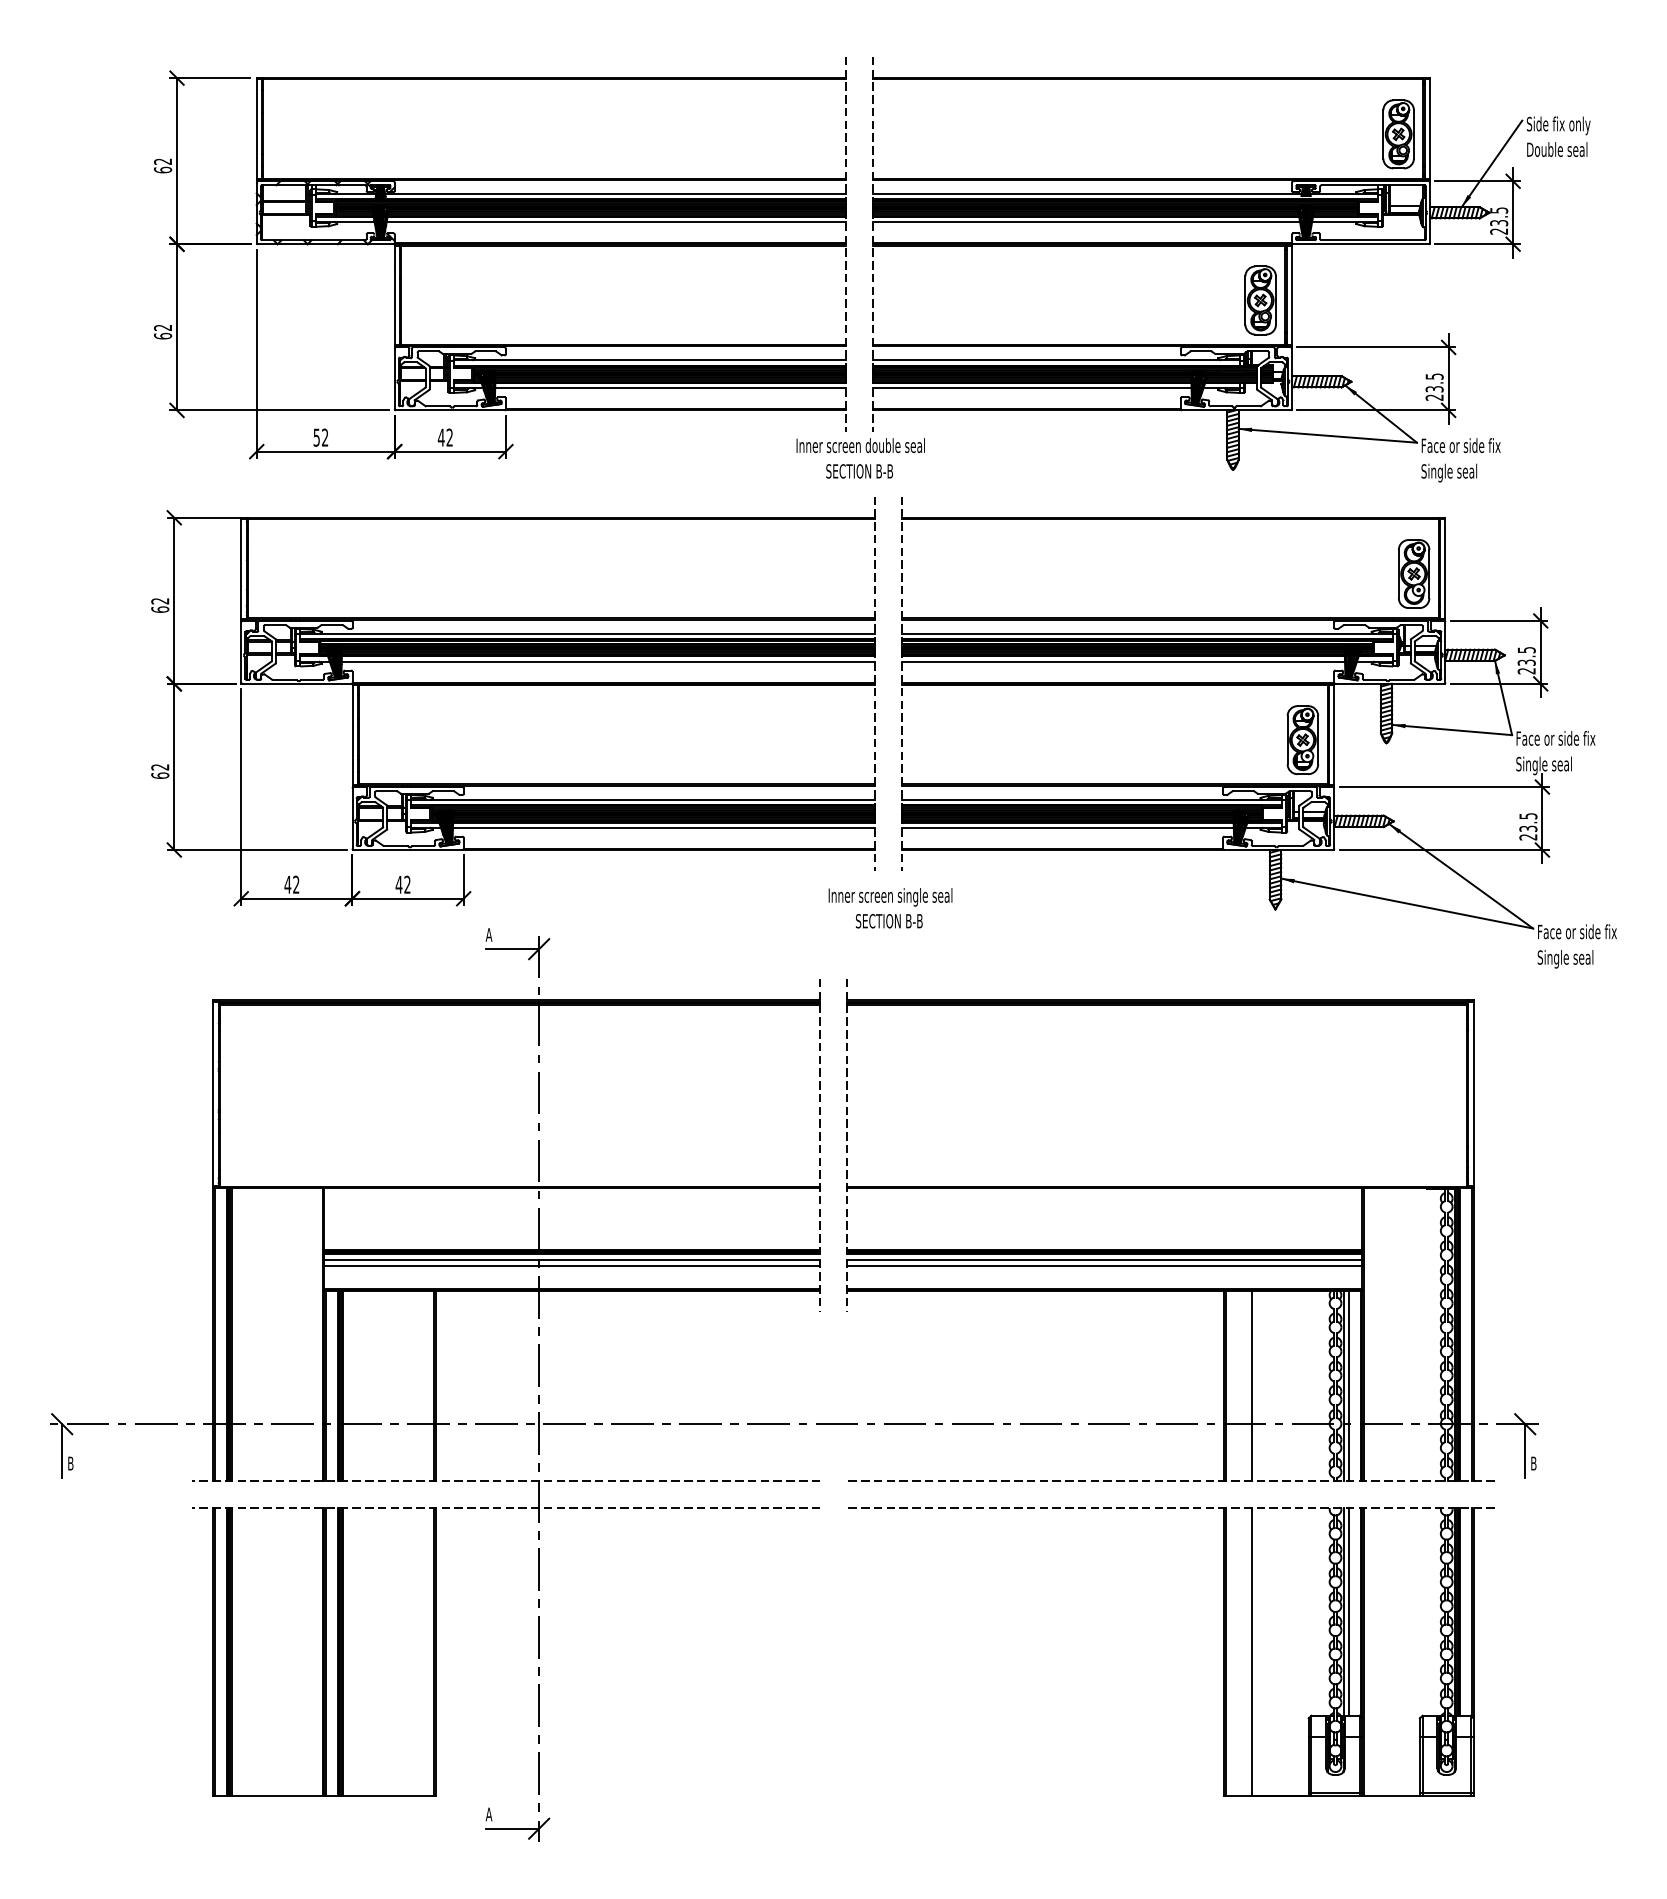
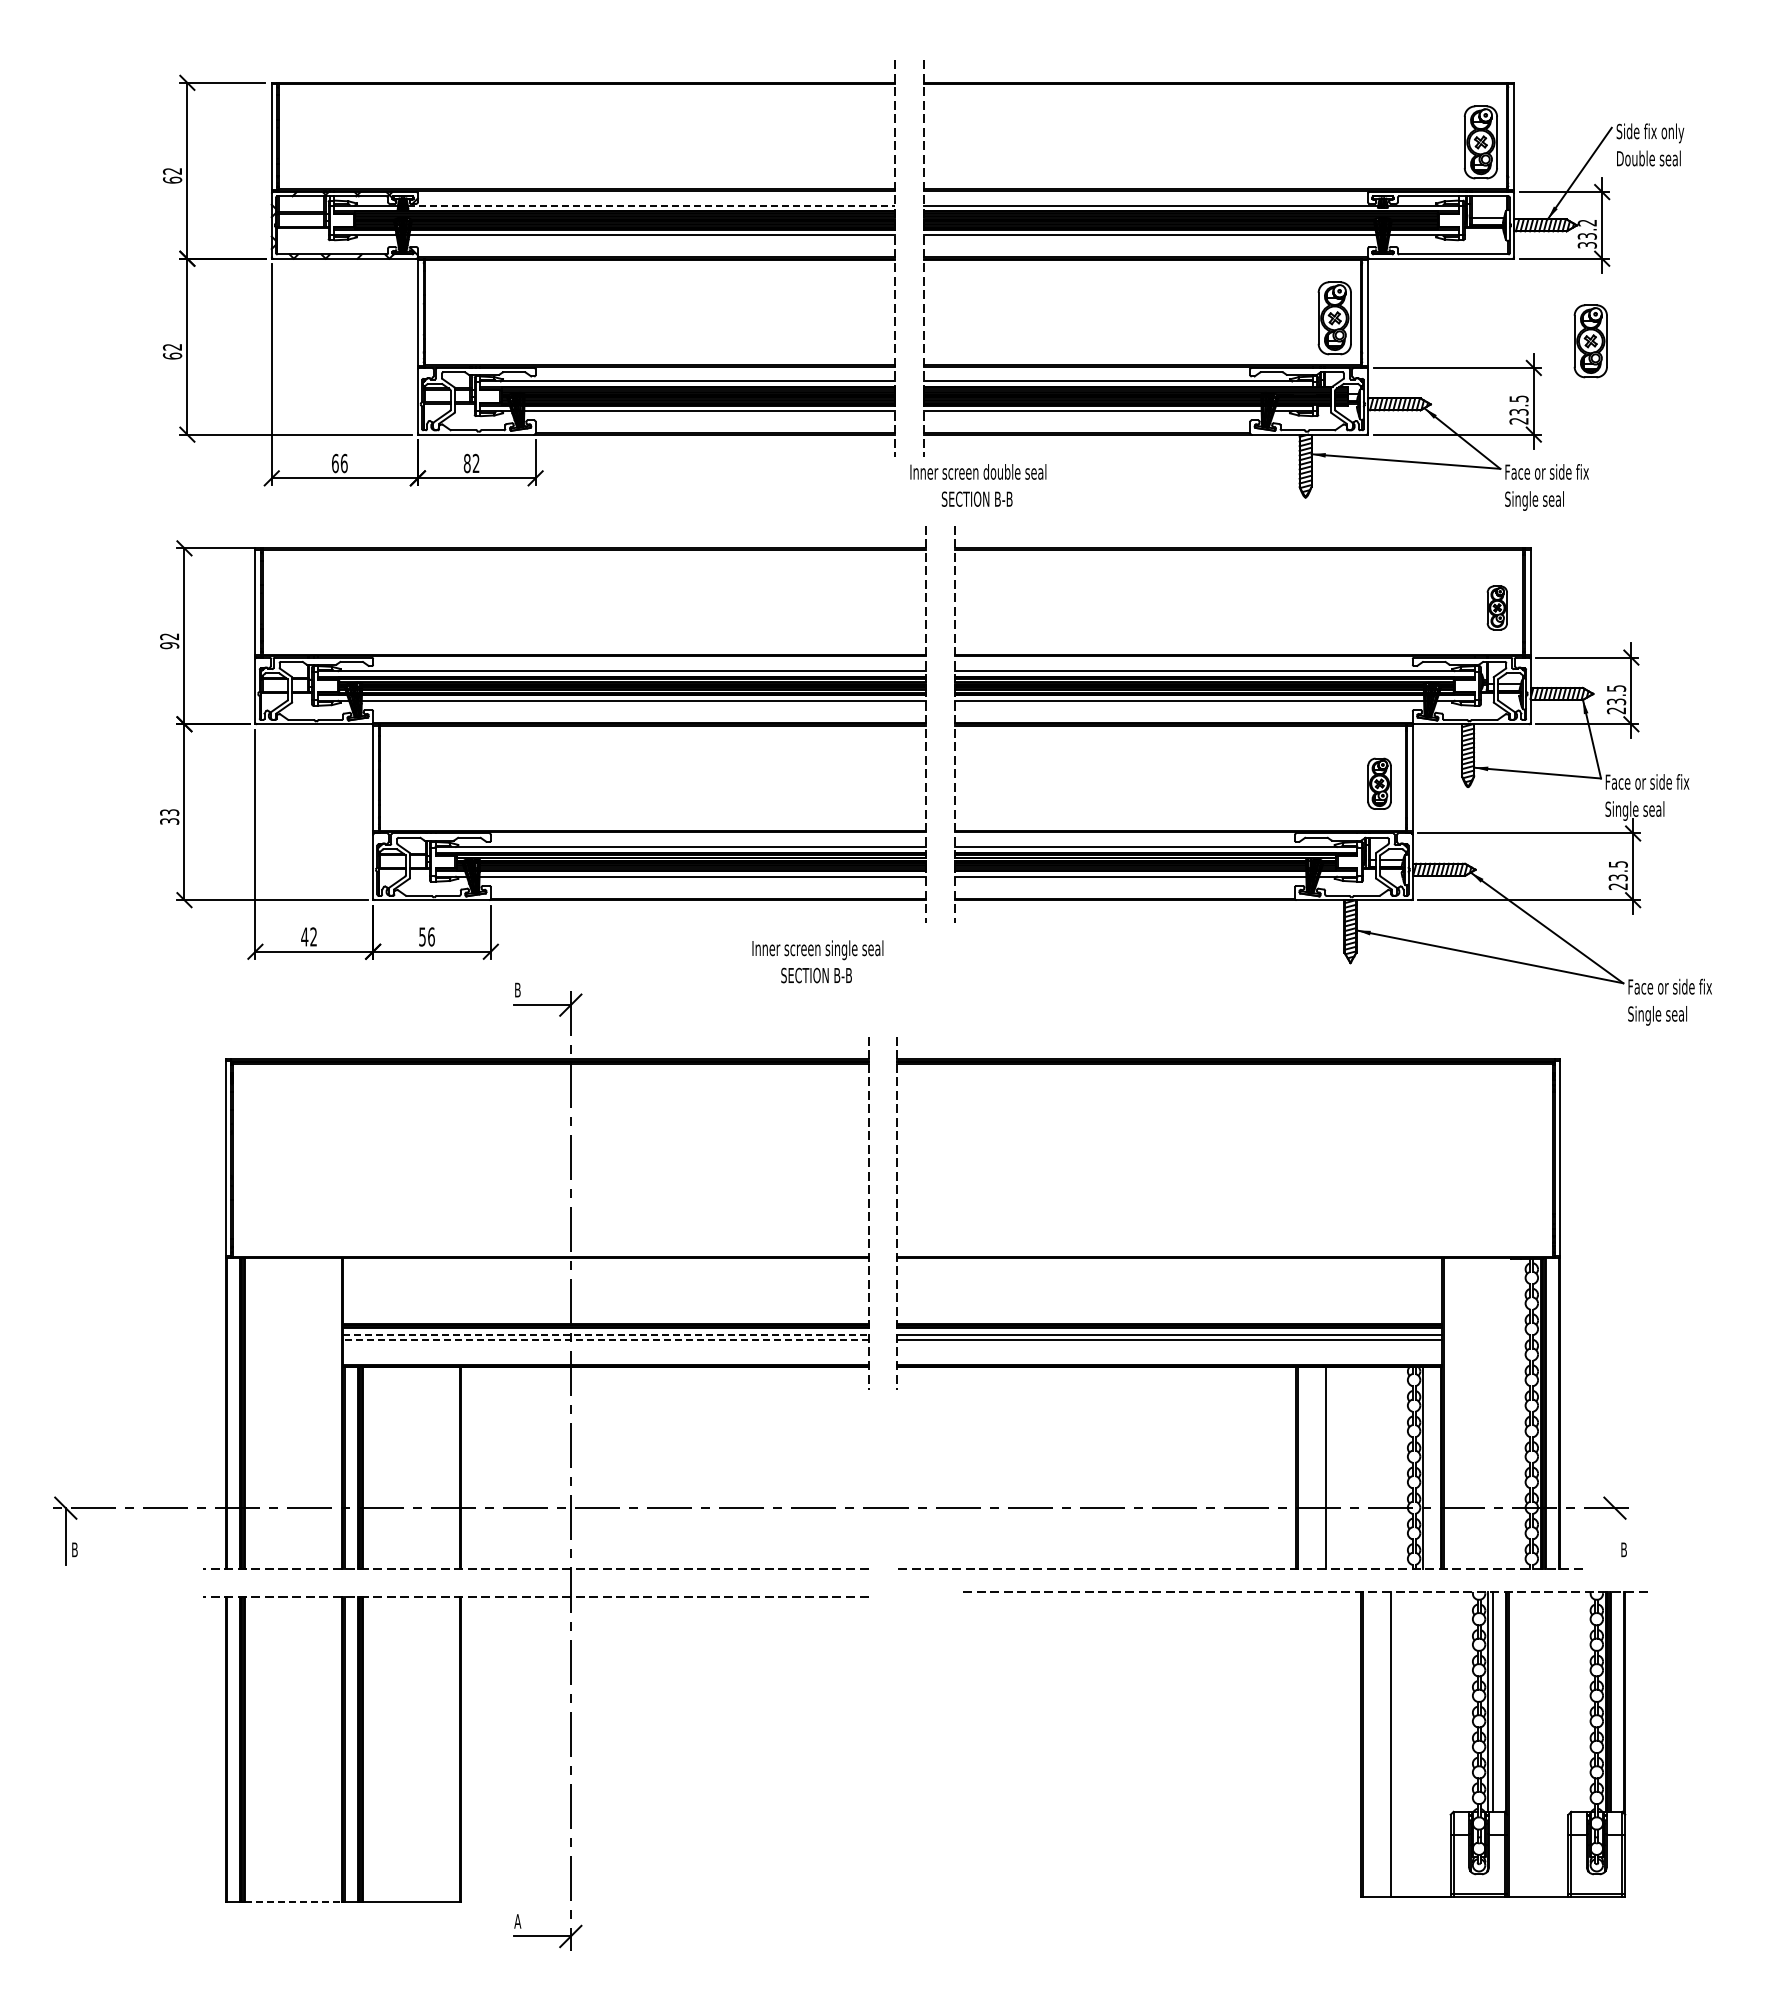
line: (615, 193) -> (651, 205), solid -> dashed
text: (1498, 220) -> (1586, 233), 23.5 -> 33.2
part: (1502, 322) -> (1590, 341), added
text: (320, 437) -> (339, 463), 52 -> 66
text: (440, 437) -> (466, 463), 42 -> 82
text: (860, 458) -> (978, 485), moved
part: (1414, 573) -> (1497, 607), size x0.6
text: (160, 609) -> (169, 645), 62 -> 92
part: (1302, 739) -> (1379, 783), size x0.7
text: (160, 771) -> (169, 816), 62 -> 33
text: (402, 884) -> (426, 936), 42 -> 56
text: (890, 907) -> (817, 961), moved
text: (488, 934) -> (517, 989), A -> B
line: (571, 1260) -> (605, 1334), solid -> dashed
line: (571, 1265) -> (605, 1340), solid -> dashed
line: (1349, 1385) -> (1428, 1467), removed
line: (1524, 1450) -> (1614, 1536), removed
part: (1223, 1652) -> (1360, 1744), moved
line: (278, 1795) -> (294, 1901), solid -> dashed

